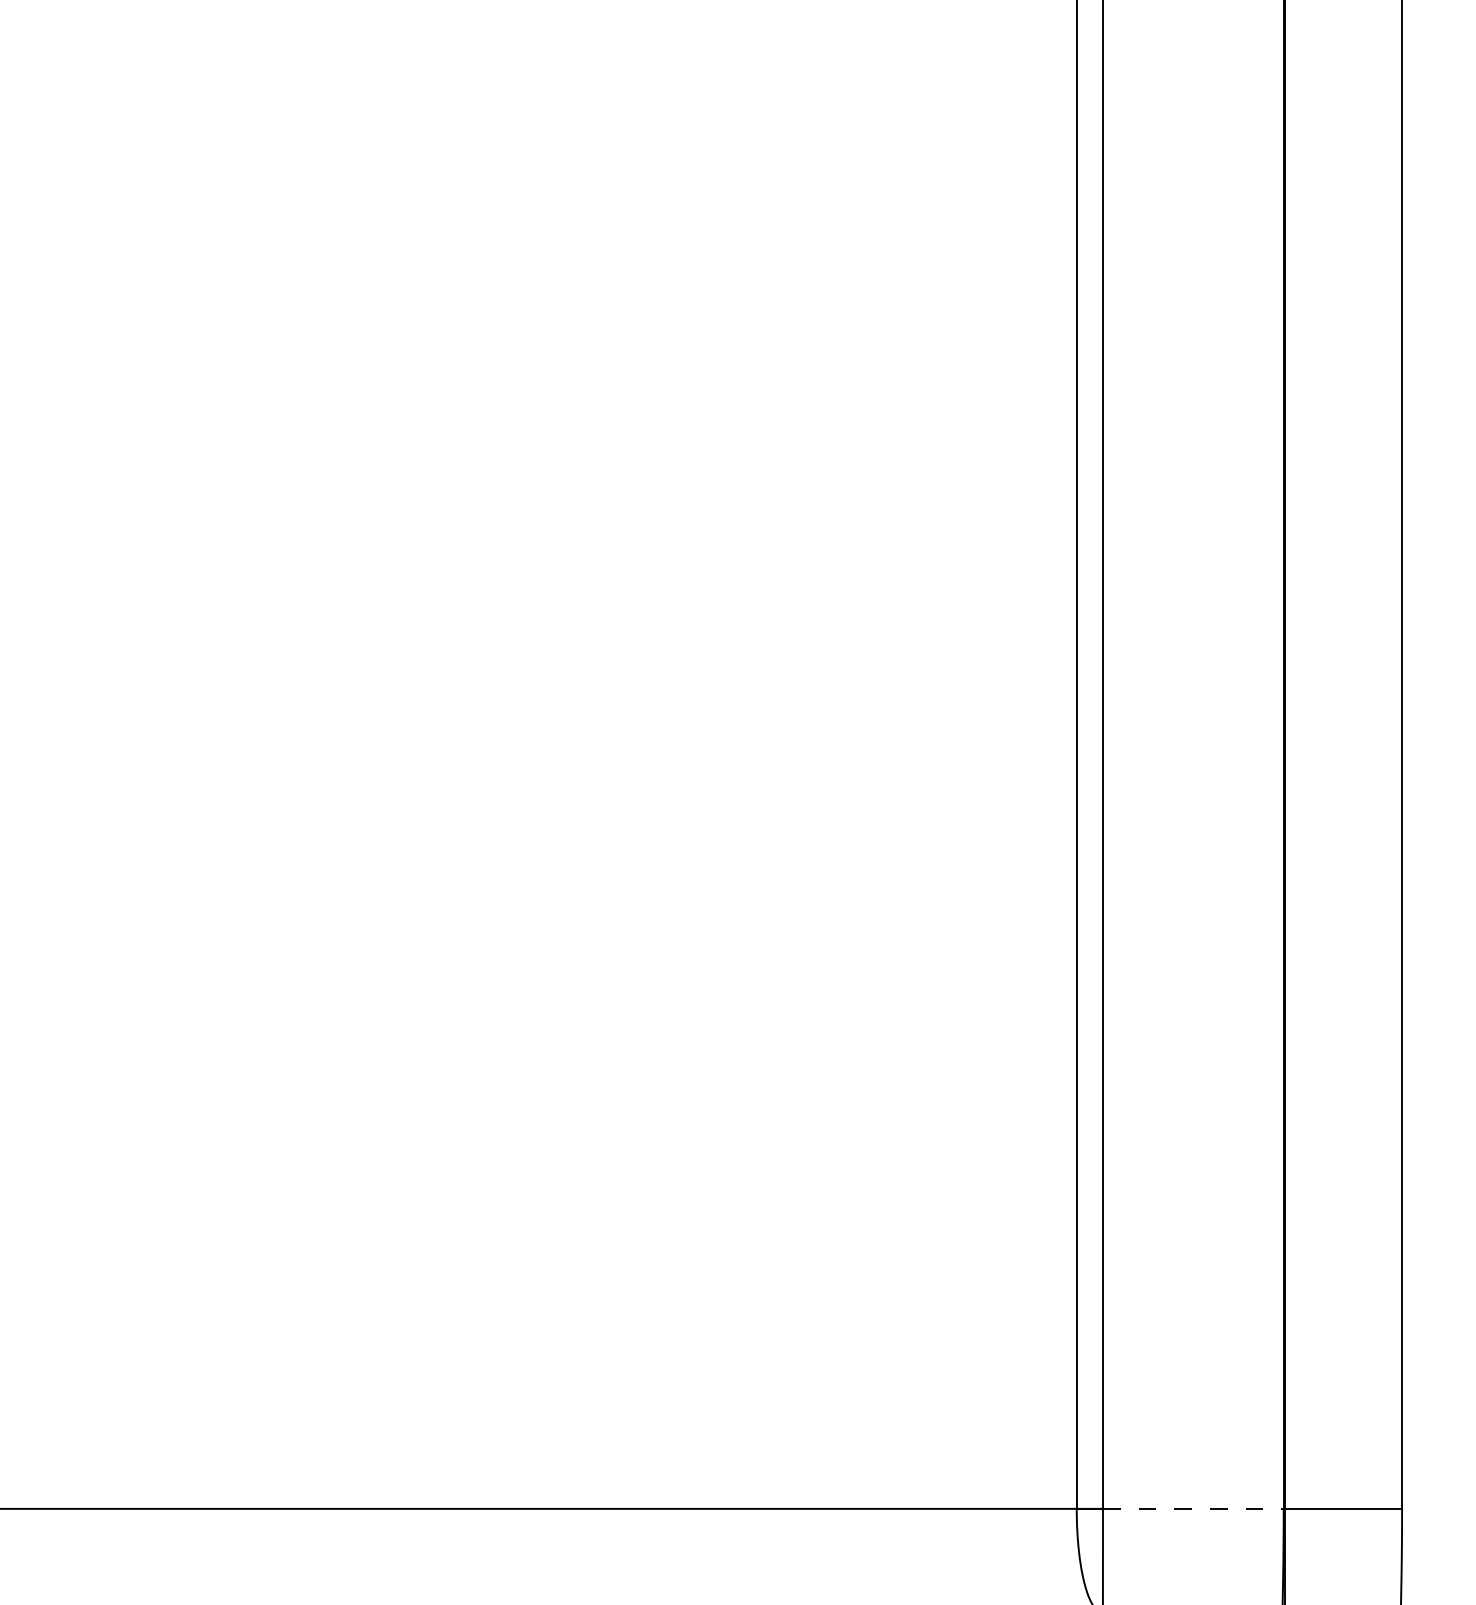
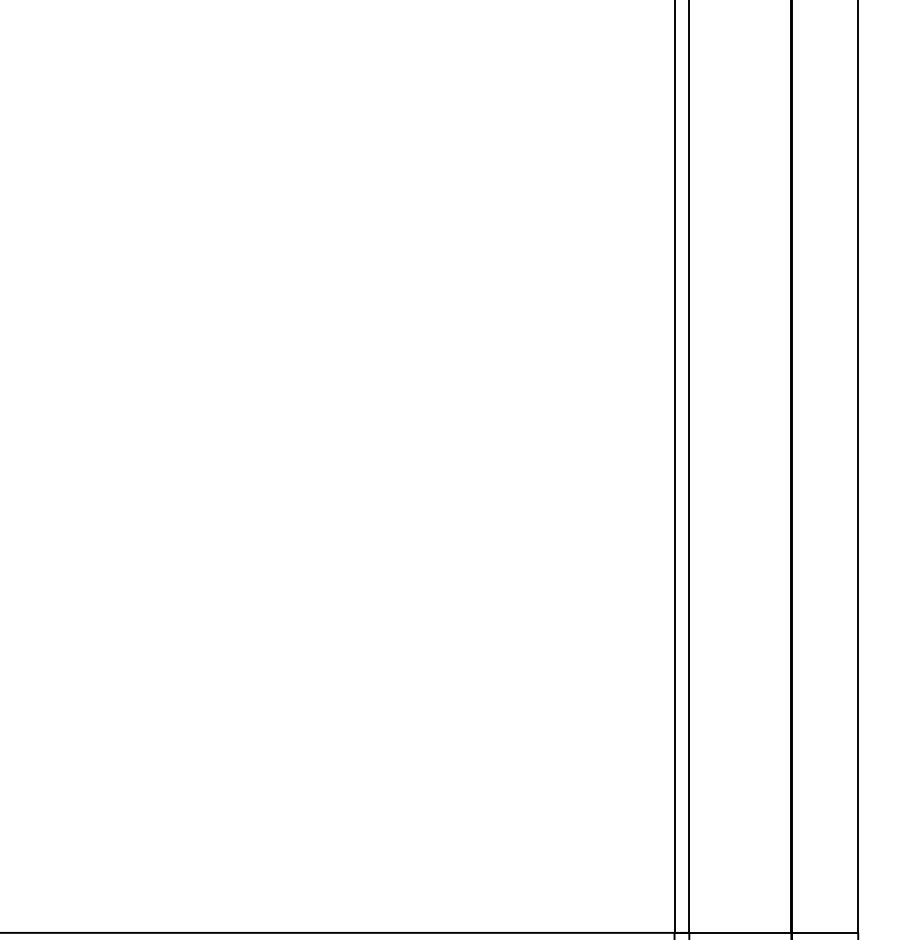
line: (1193, 1508) -> (740, 932), dashed -> solid

